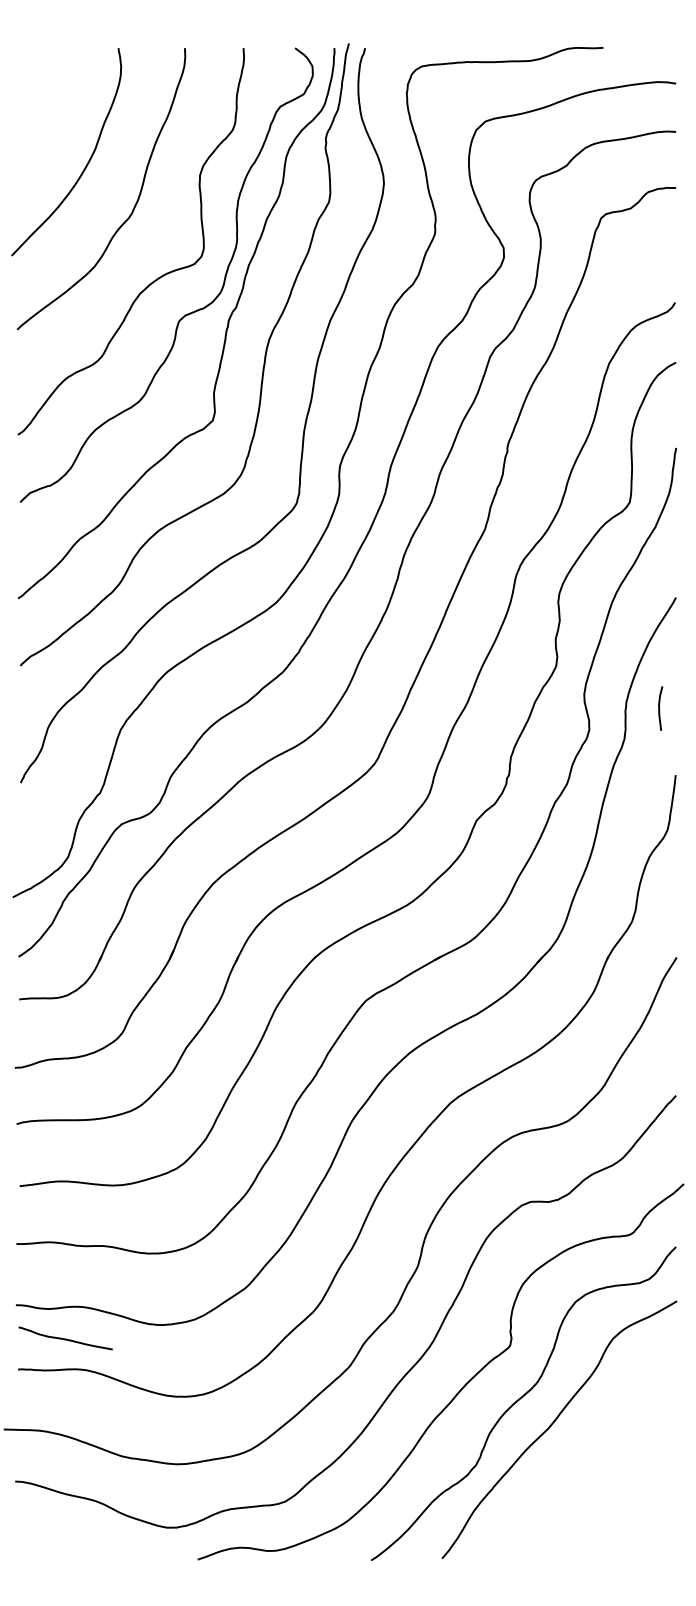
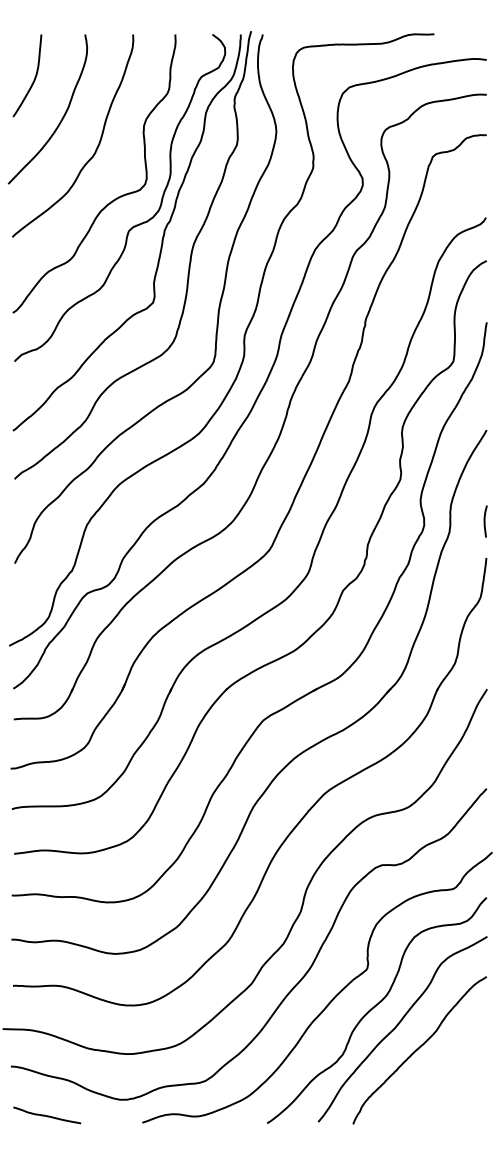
curve: (47, 109) -> (34, 78), added
curve: (659, 708) -> (484, 521), moved
curve: (65, 1338) -> (47, 1115), moved
curve: (582, 1456) -> (419, 1048), added

